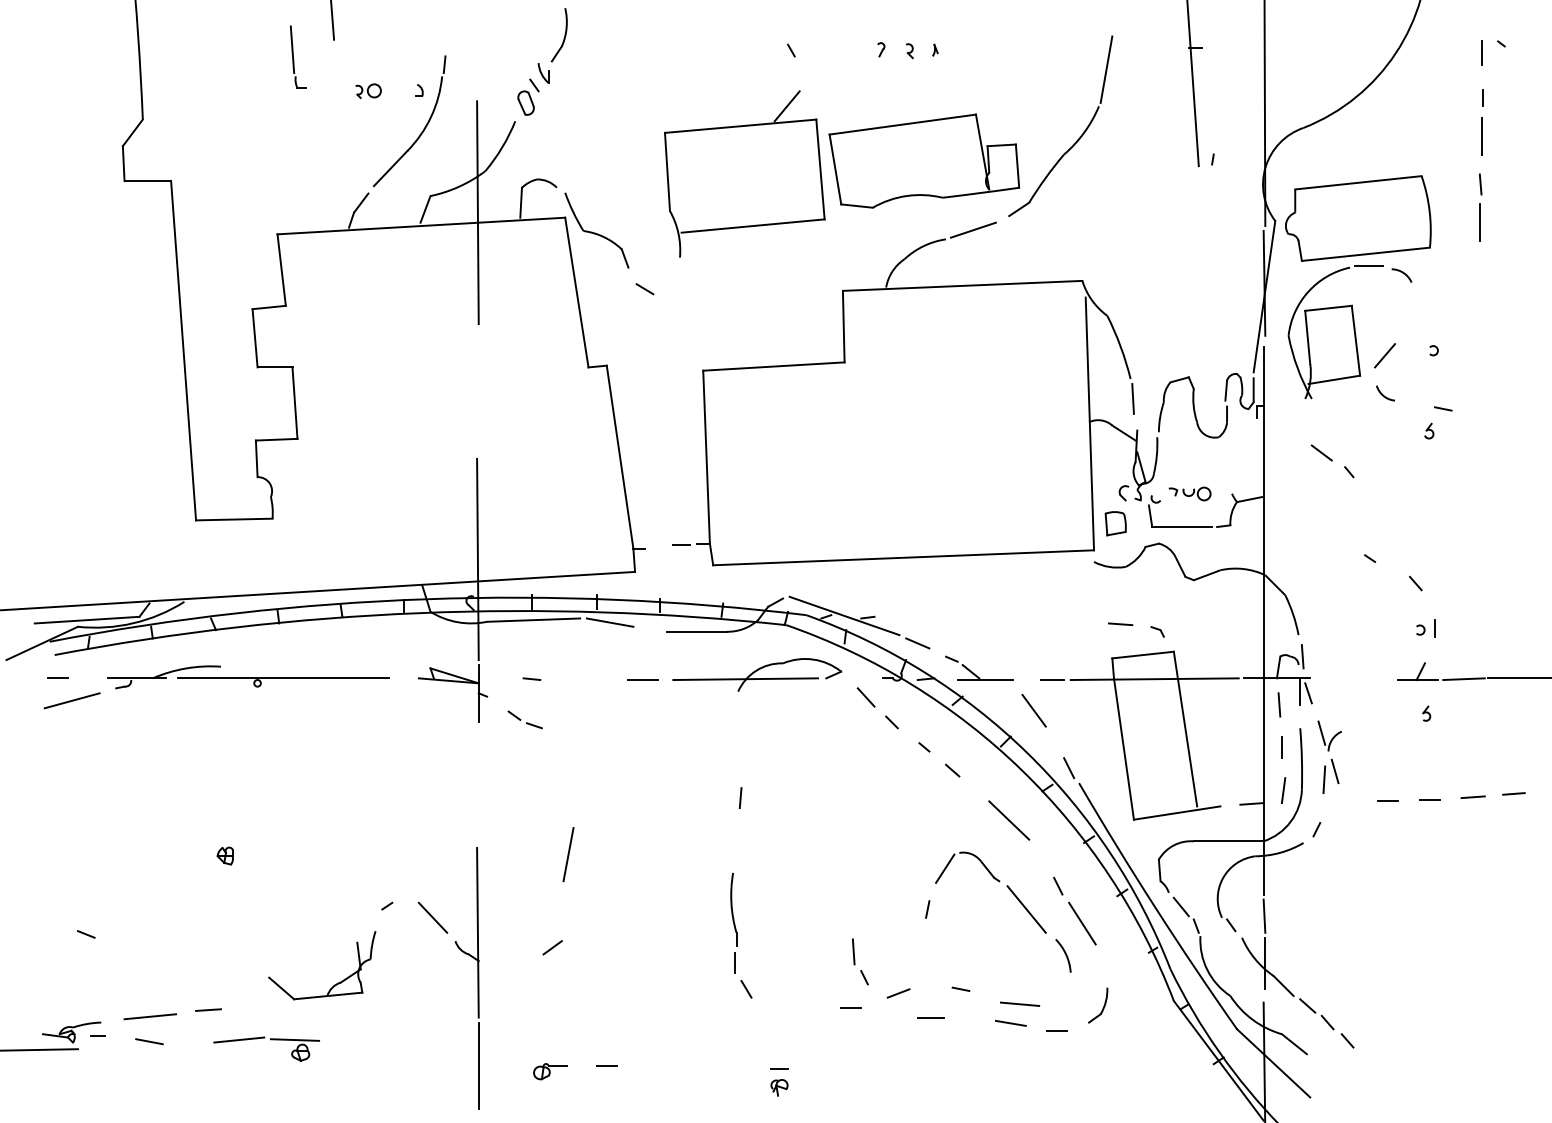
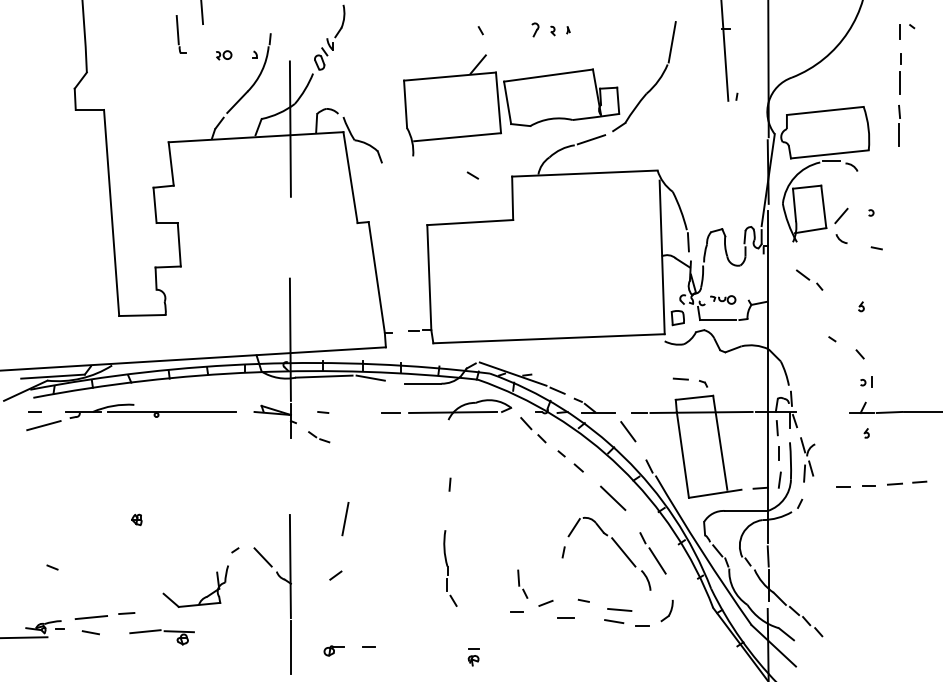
part: (881, 50) -> (535, 30), size x1.6
line: (644, 289) -> (472, 175), moved
part: (1429, 430) -> (861, 306), moved

